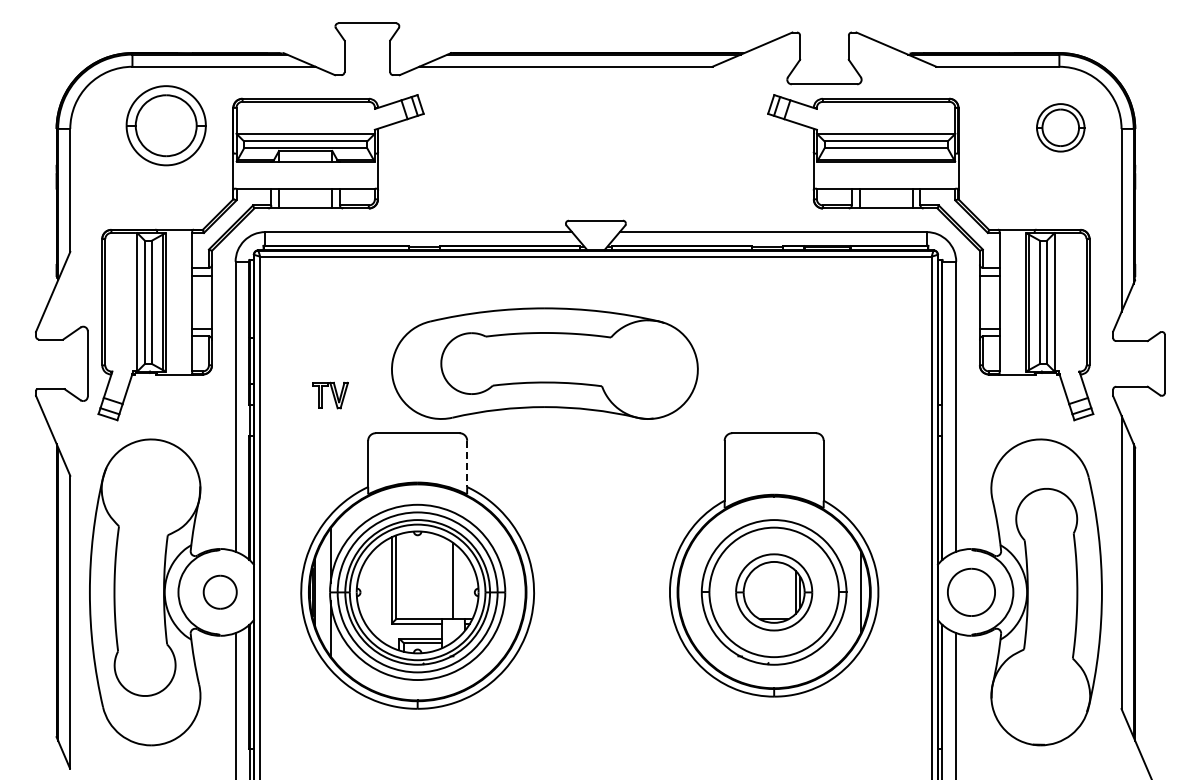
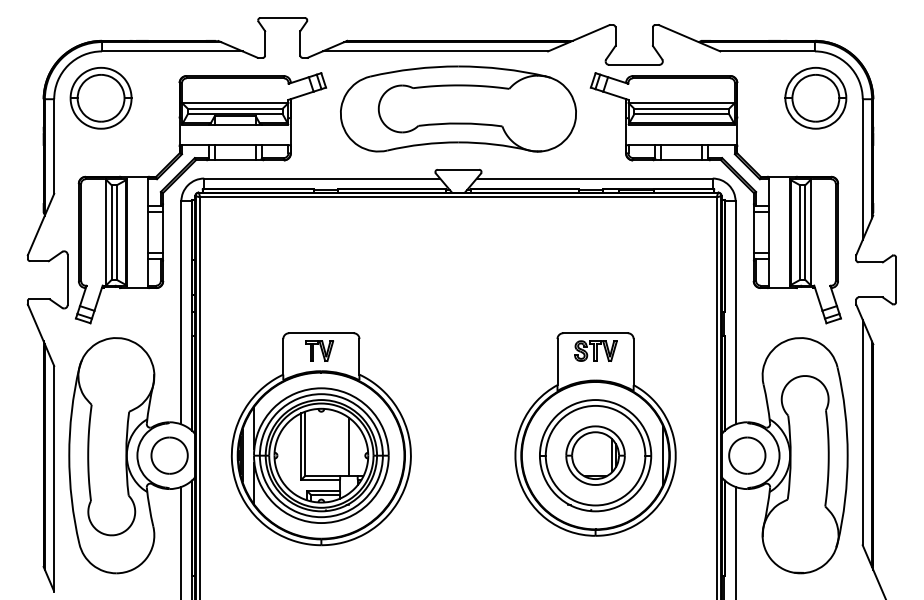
part: (165, 125) -> (100, 98), moved
part: (1060, 127) -> (815, 98), size x1.67
part: (544, 363) -> (458, 108), moved
part: (330, 395) -> (319, 351), moved
part: (774, 456) -> (595, 351), added
line: (467, 464) -> (359, 357), dashed -> solid
part: (219, 591) -> (168, 454), size x1.43

